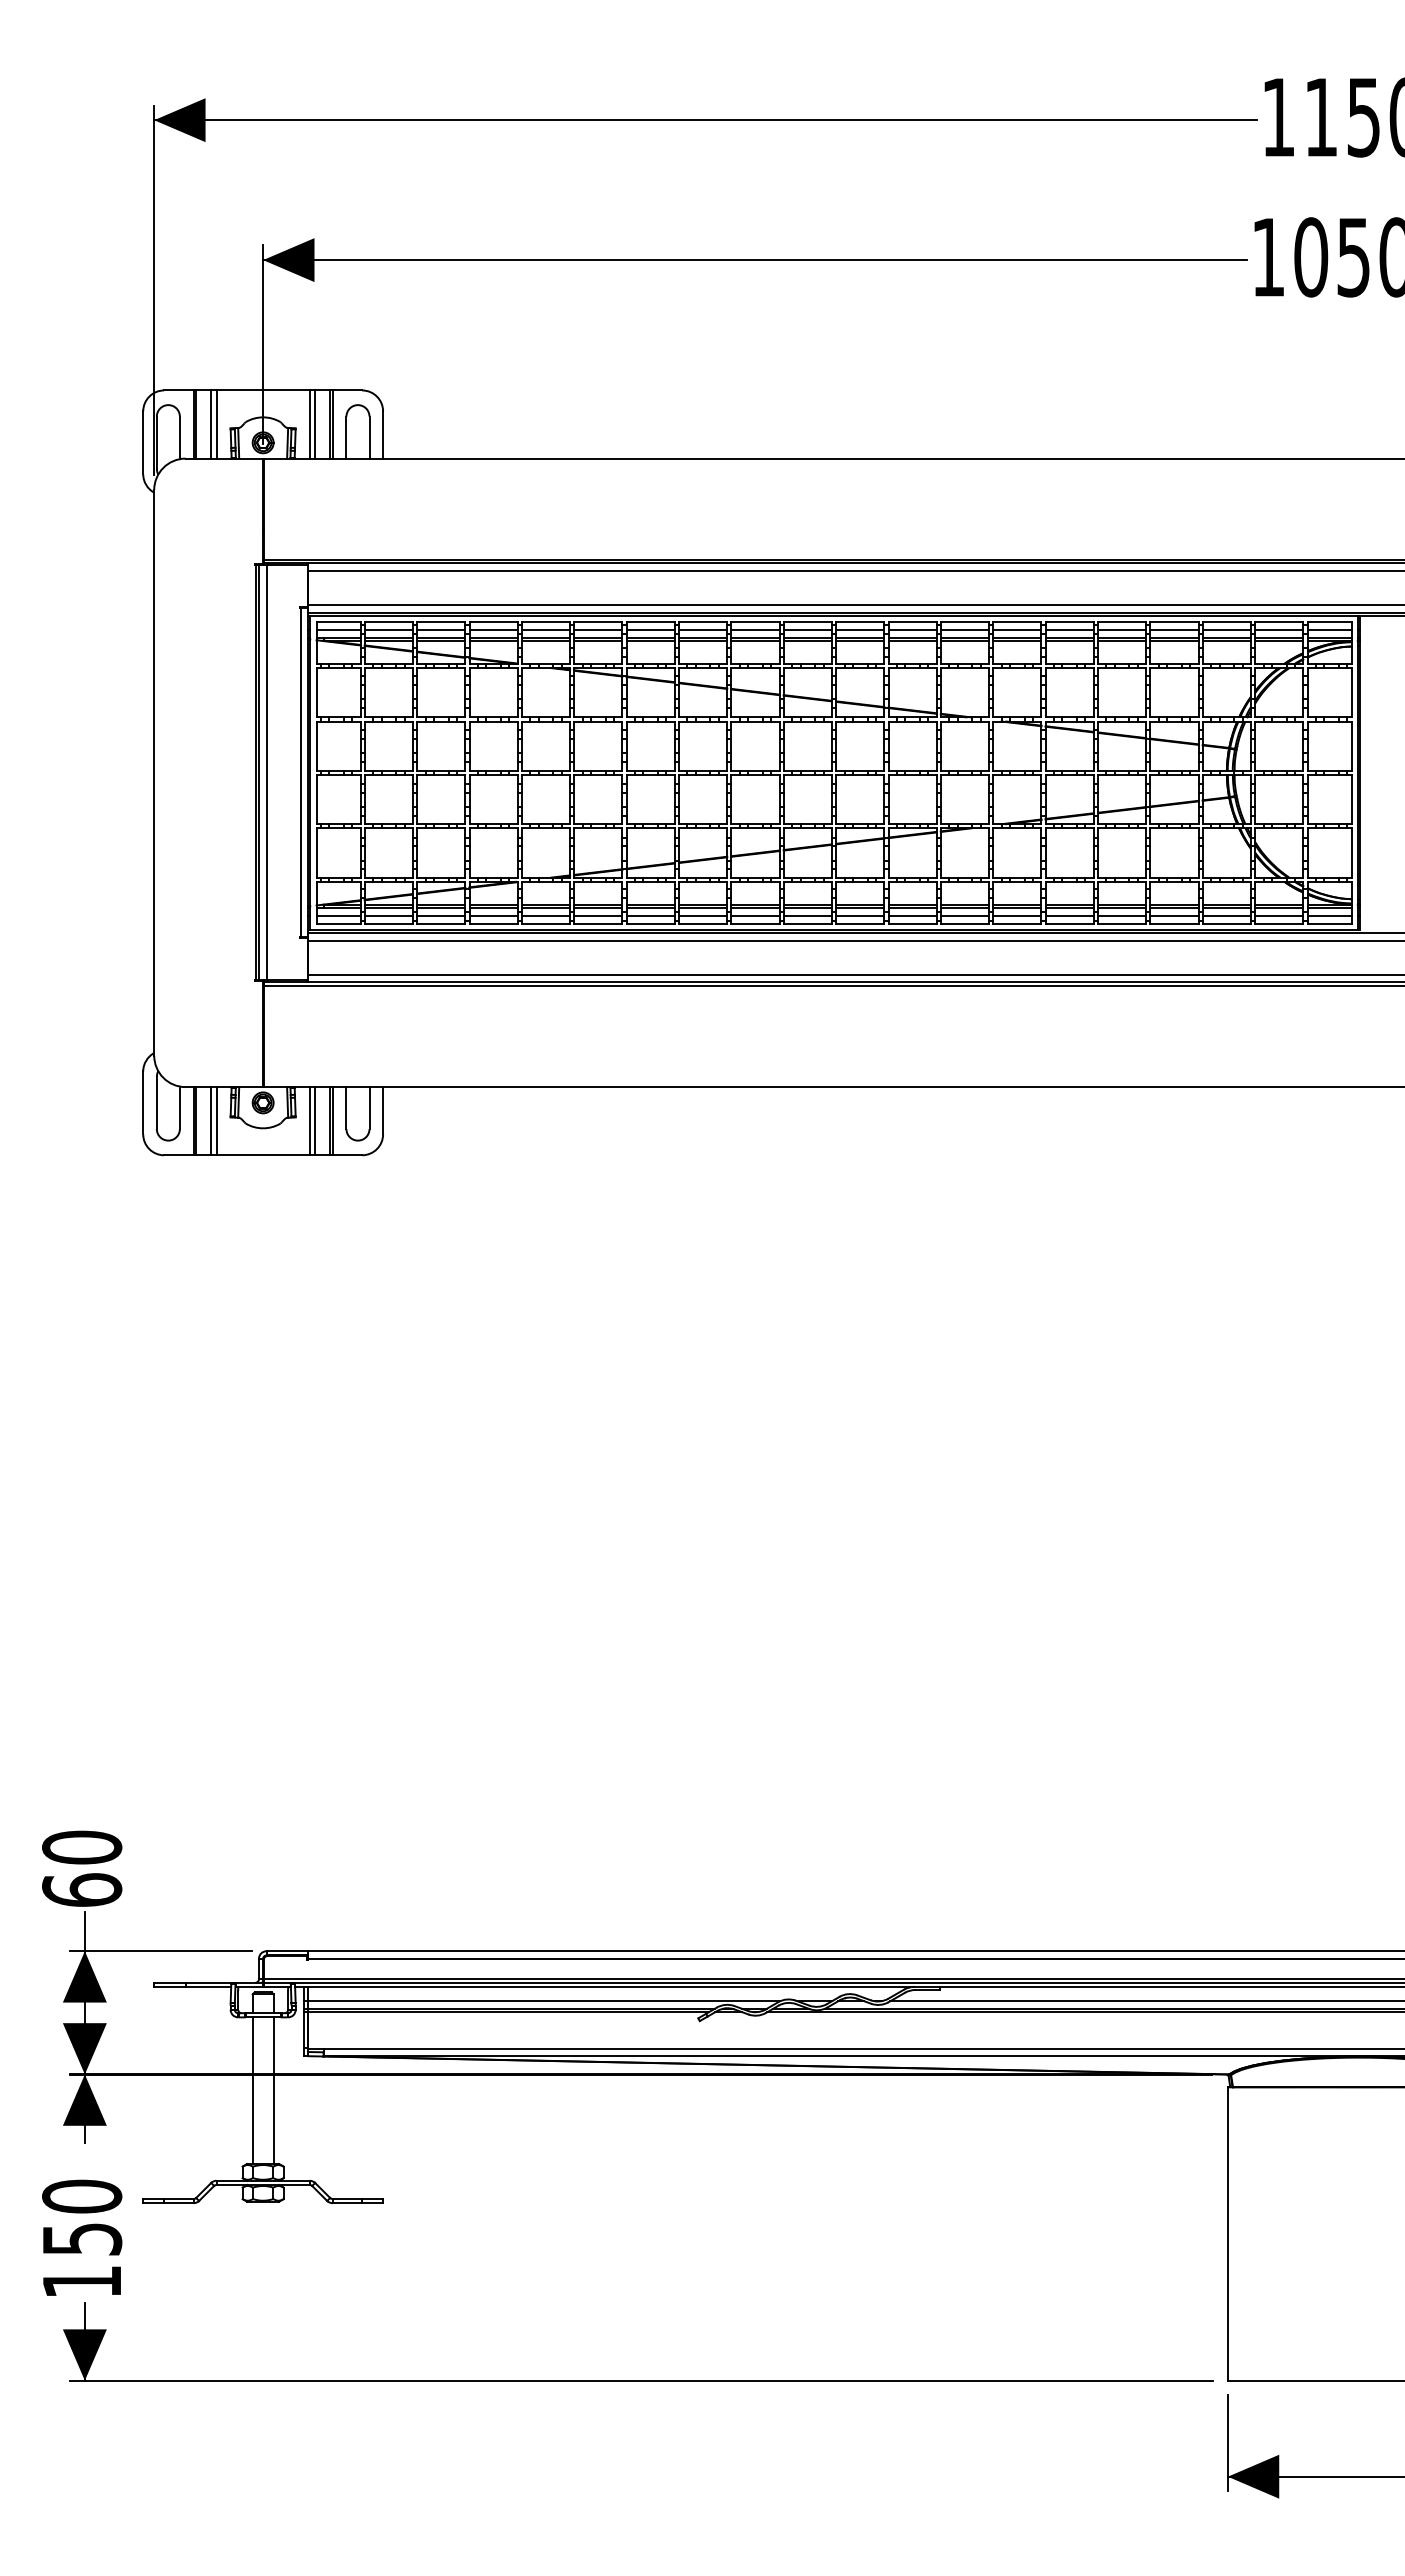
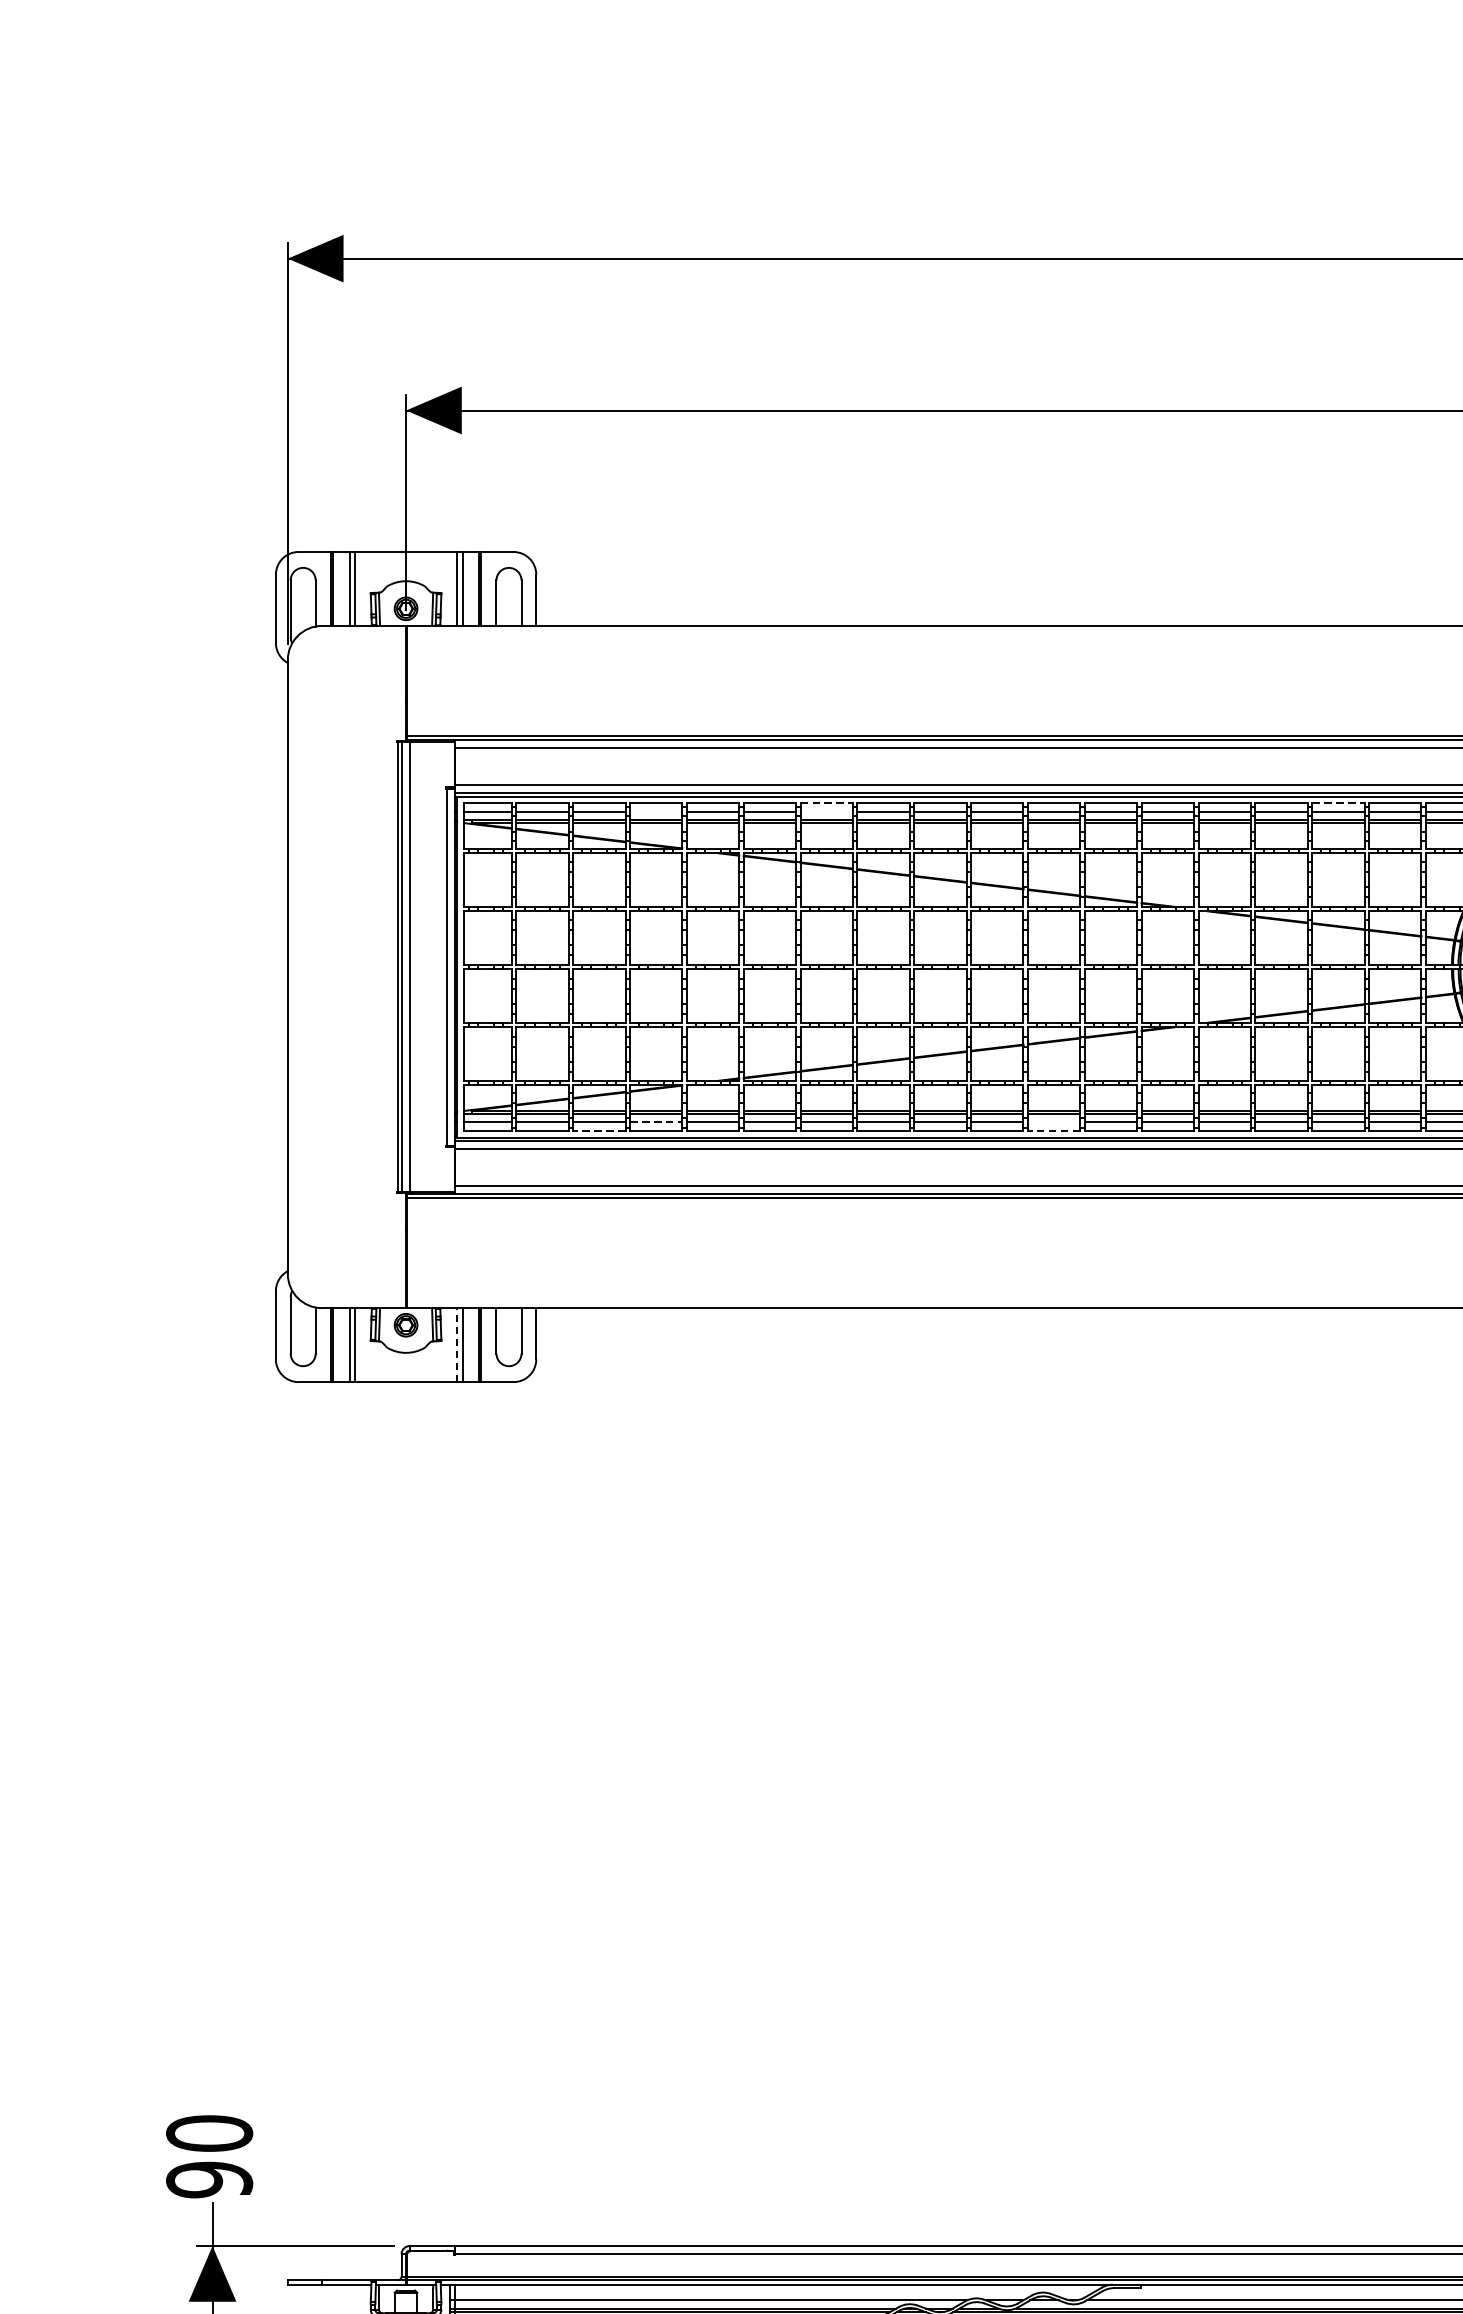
line: (651, 622) -> (827, 803), solid -> dashed
line: (1122, 622) -> (1338, 803), solid -> dashed
line: (493, 630) -> (656, 812), removed
line: (650, 630) -> (826, 812), removed
line: (494, 915) -> (657, 1121), solid -> dashed
line: (860, 915) -> (1054, 1121), removed
line: (440, 923) -> (598, 1130), solid -> dashed
line: (859, 923) -> (1053, 1130), solid -> dashed
line: (309, 1120) -> (456, 1344), solid -> dashed
text: (82, 1890) -> (209, 2180), 60 -> 90

